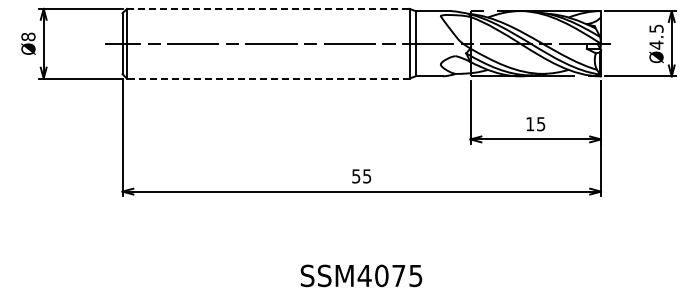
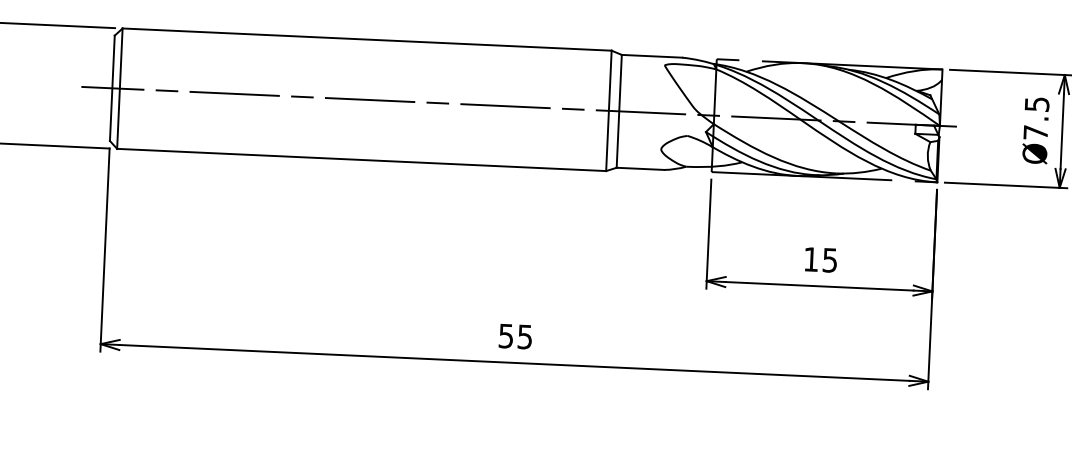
line: (268, 8) -> (367, 38), dashed -> solid
text: (656, 44) -> (1035, 131), Ø4.5 -> Ø7.5
line: (267, 78) -> (360, 159), dashed -> solid

